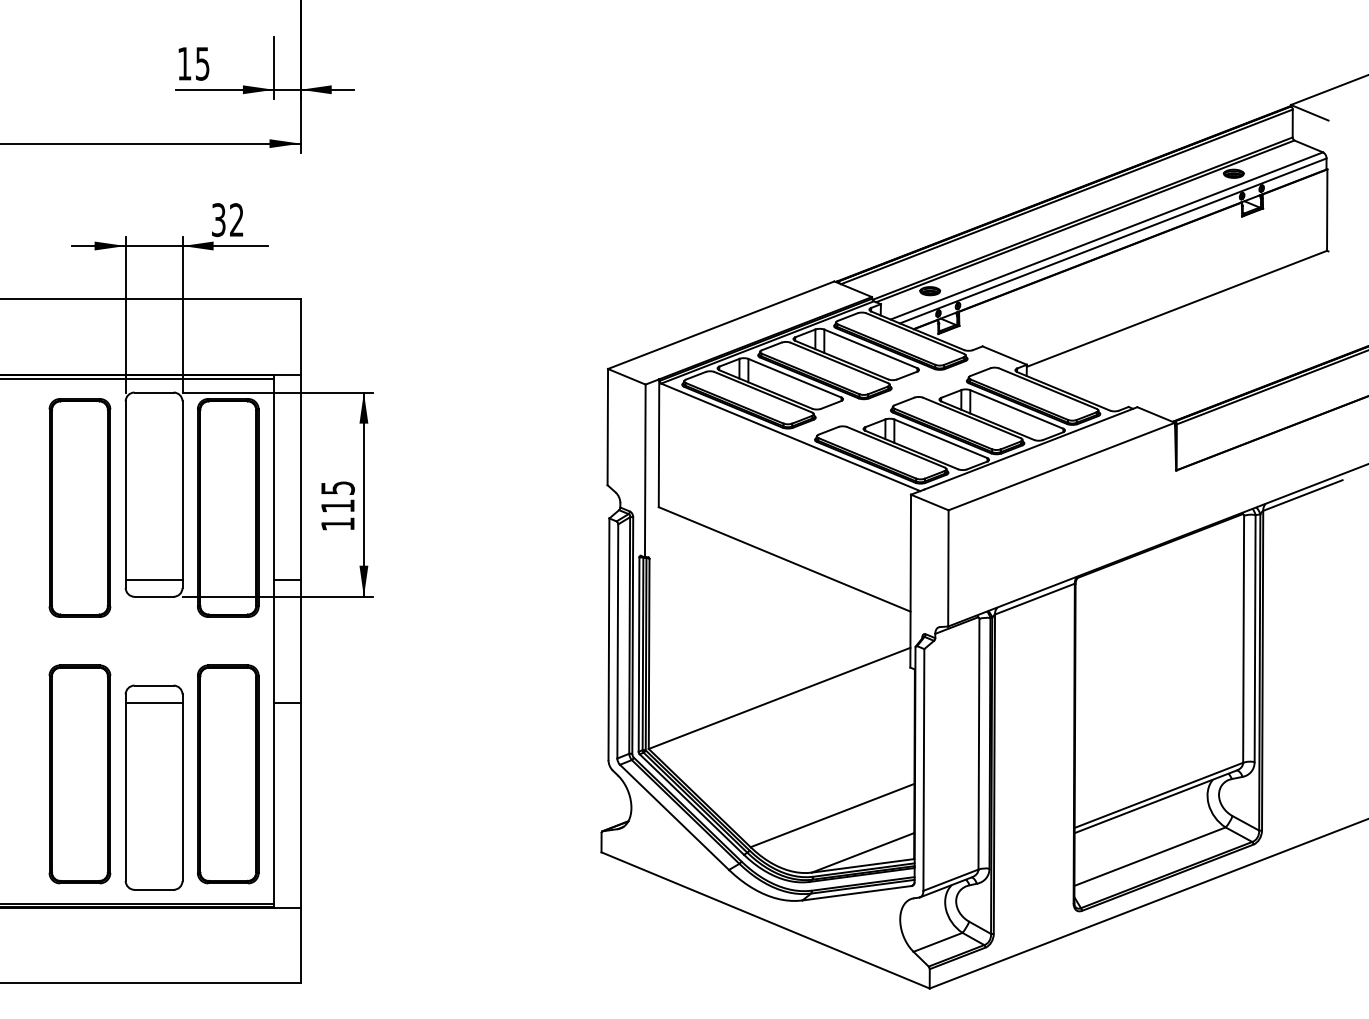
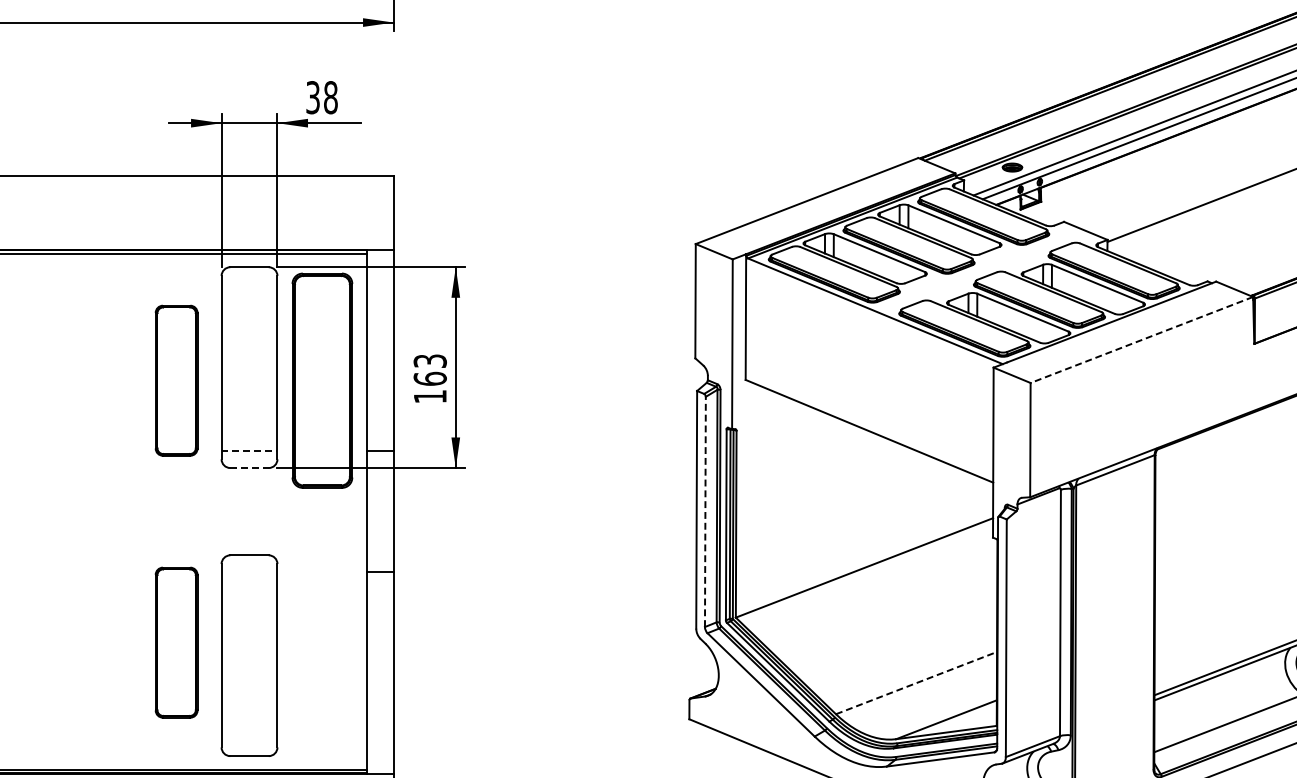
text: (236, 220) -> (330, 98), 32 -> 38
line: (1061, 466) -> (1141, 339), solid -> dashed
text: (337, 497) -> (429, 370), 115 -> 163
part: (79, 507) -> (176, 380), size x0.7
line: (154, 579) -> (249, 451), solid -> dashed
line: (154, 596) -> (249, 467), solid -> dashed
line: (617, 640) -> (705, 511), solid -> dashed
line: (153, 702) -> (248, 571), removed
part: (79, 774) -> (176, 642), size x0.7
part: (228, 774) -> (322, 642), removed
line: (832, 815) -> (916, 683), solid -> dashed

